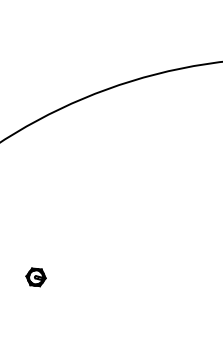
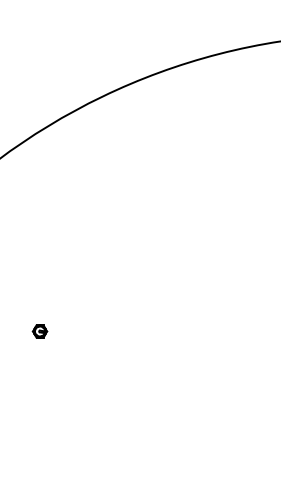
part: (35, 277) -> (39, 331), size x0.6

